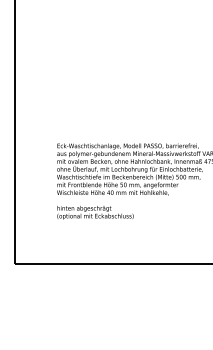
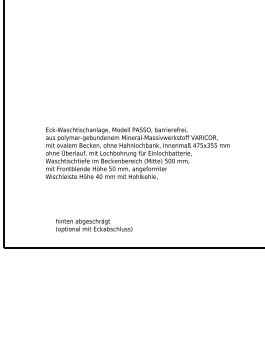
text: (95, 212) -> (94, 225), moved

